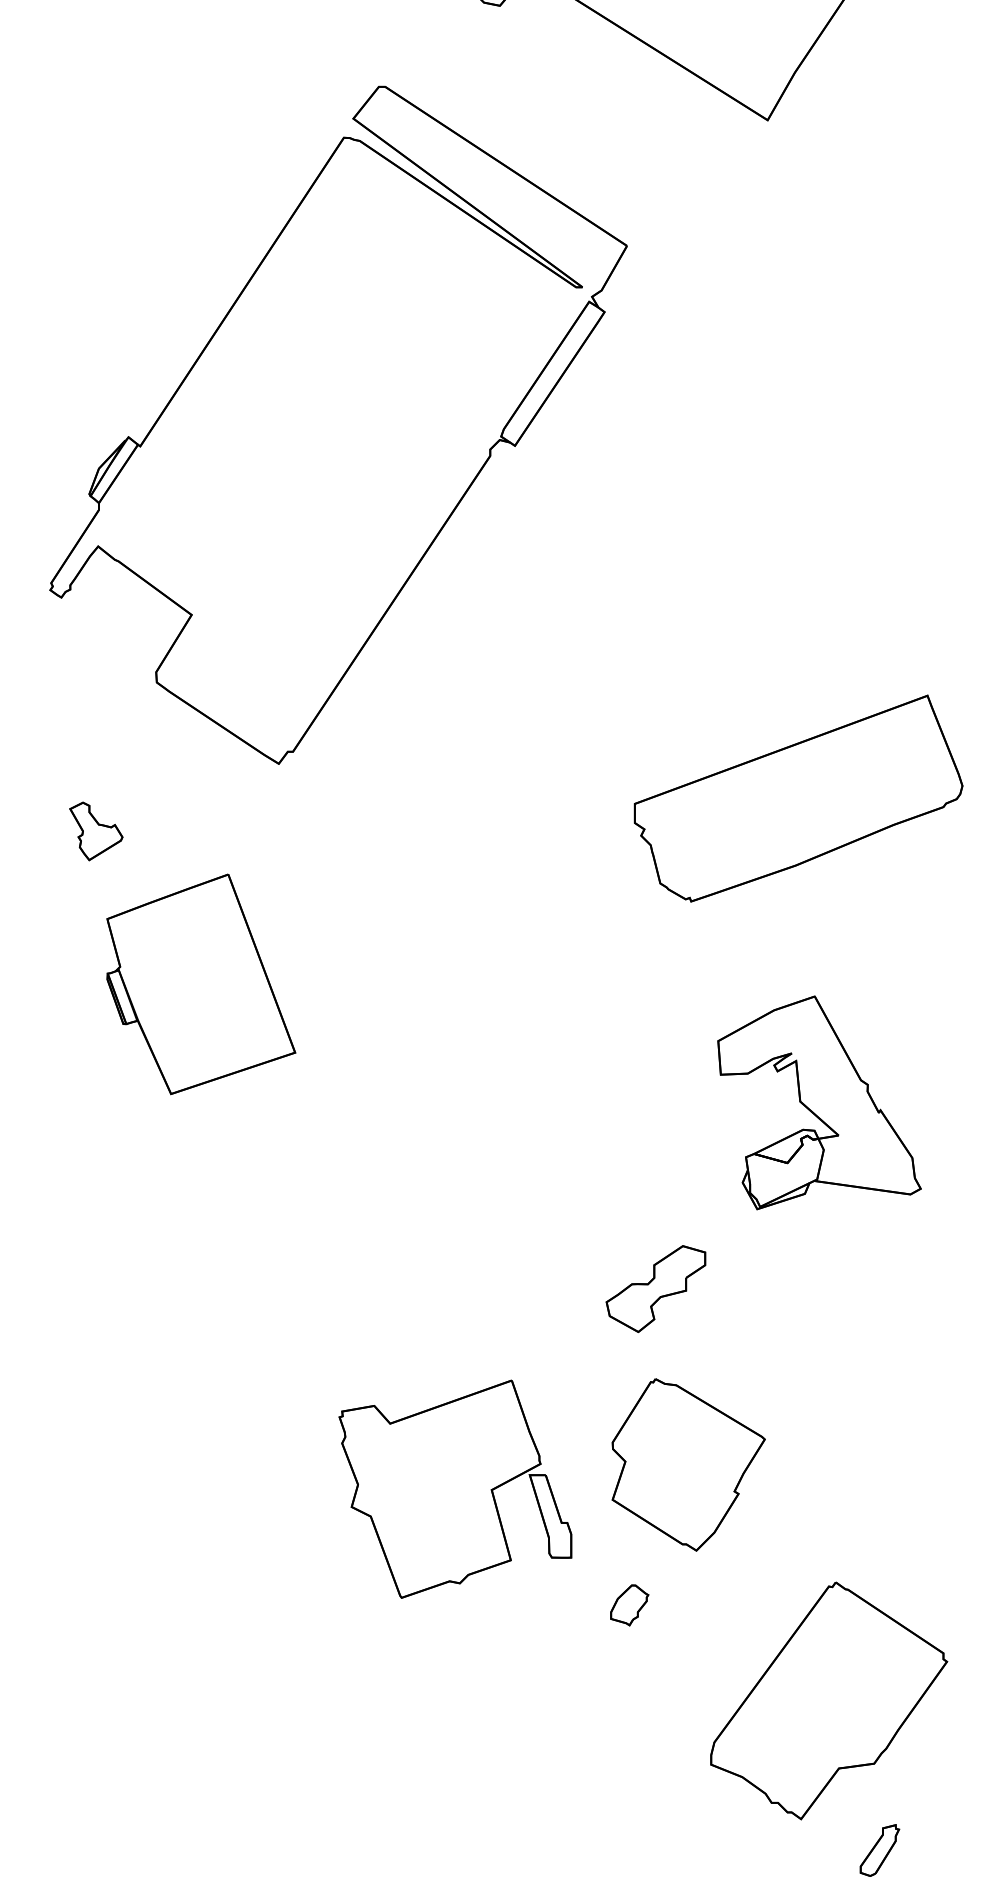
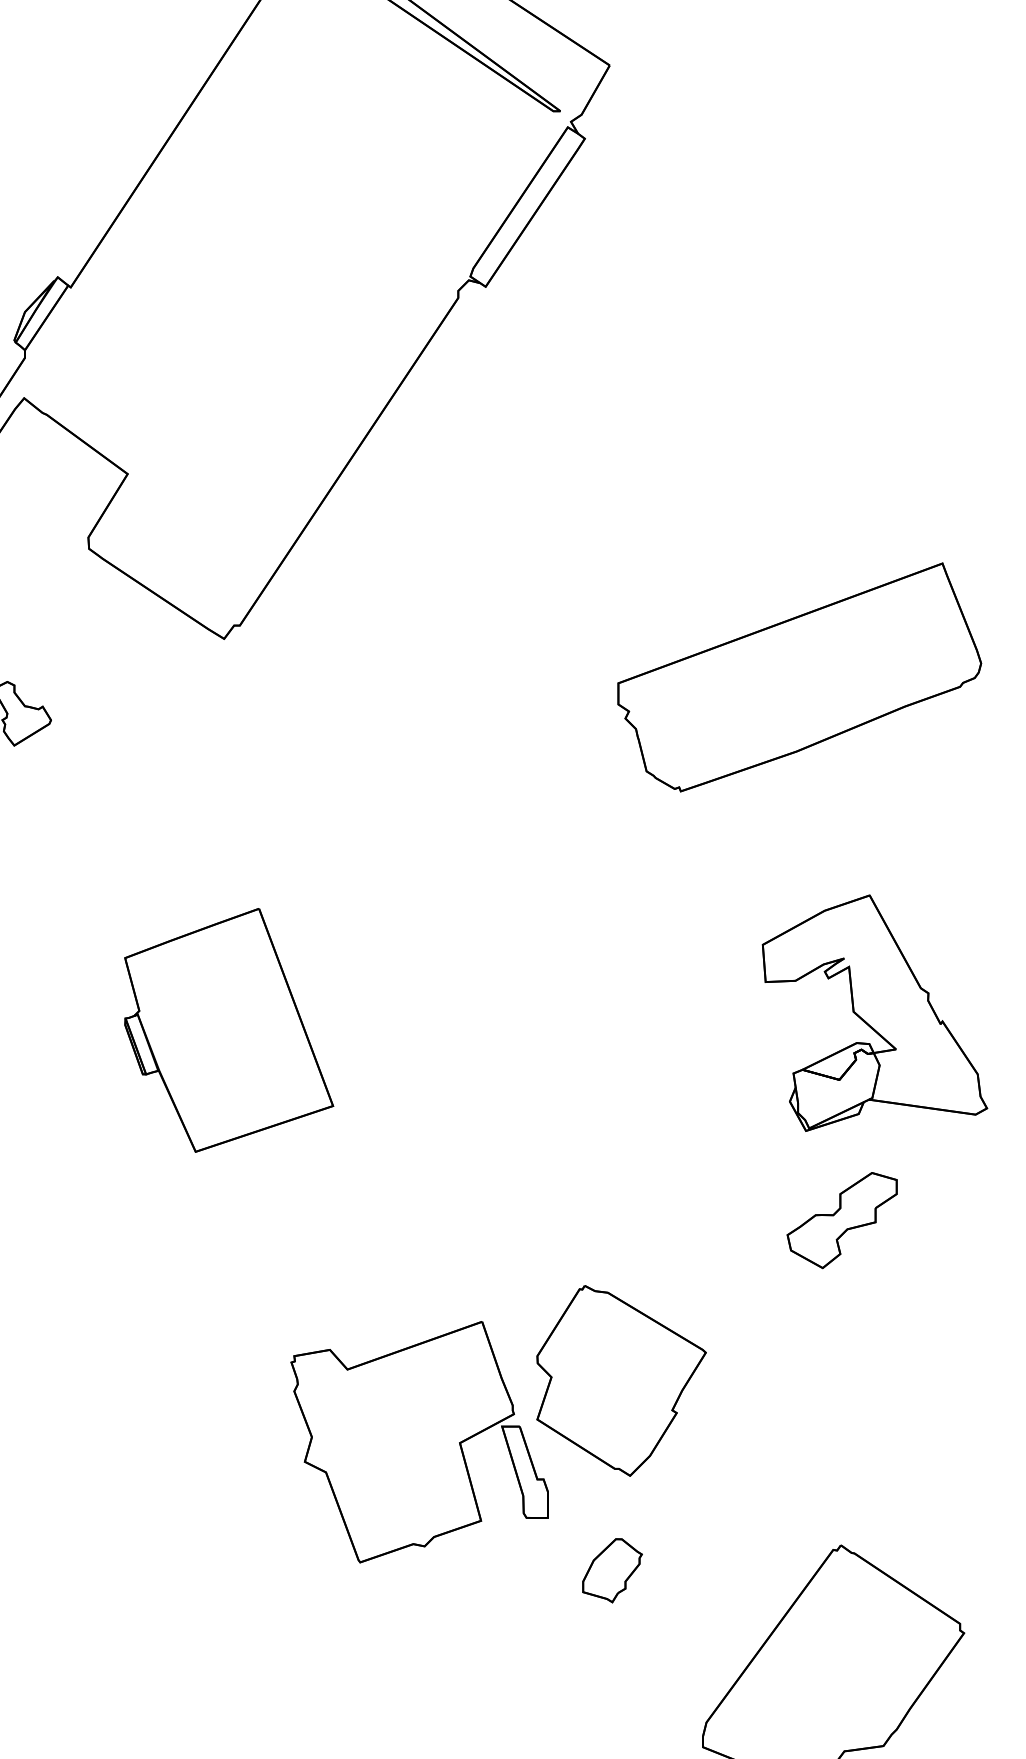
part: (201, 984) -> (229, 1030), moved
part: (819, 1102) -> (874, 1012), moved
part: (655, 1288) -> (841, 1219), moved
part: (688, 1464) -> (621, 1380), moved
part: (629, 1605) -> (612, 1570), size x1.43

